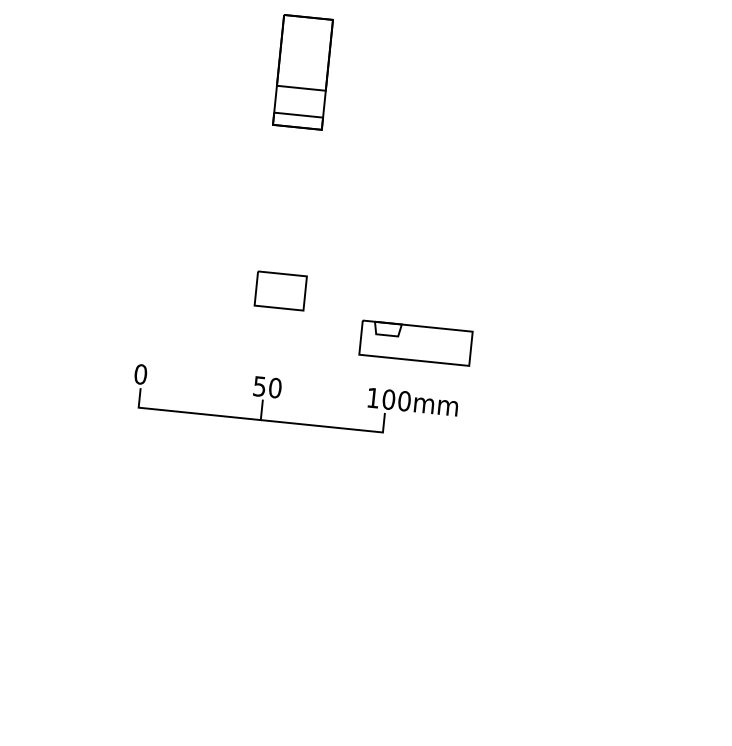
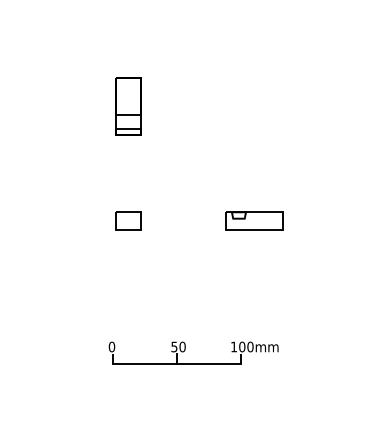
part: (416, 341) -> (254, 220), moved
part: (280, 395) -> (185, 350), moved

